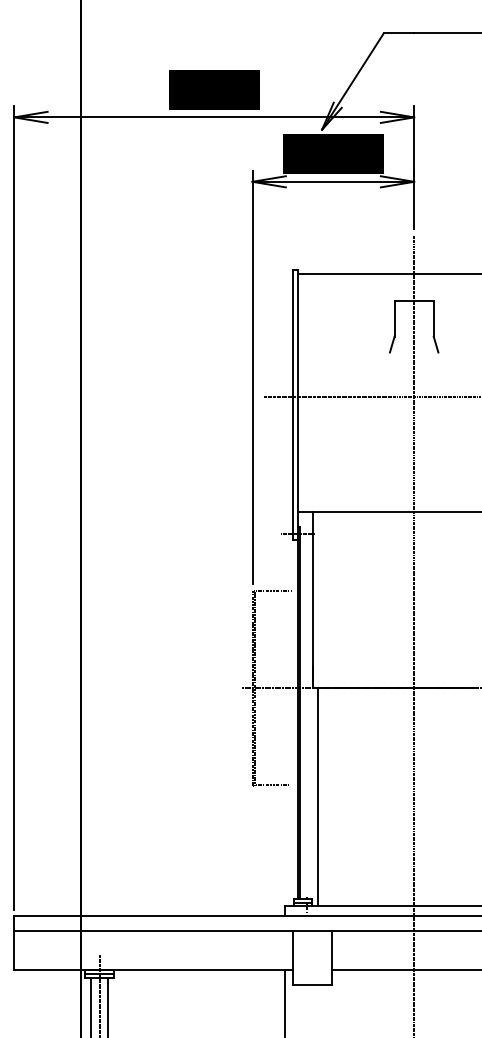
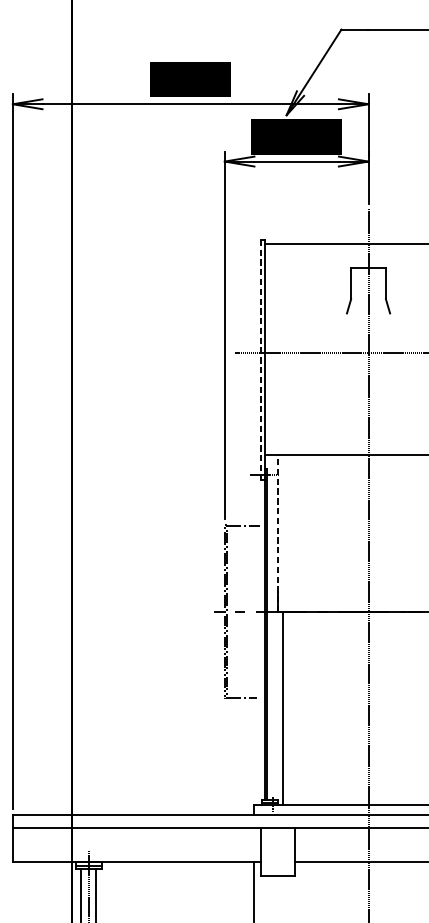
line: (293, 405) -> (261, 360), solid -> dashed
line: (312, 599) -> (278, 533), solid -> dashed

